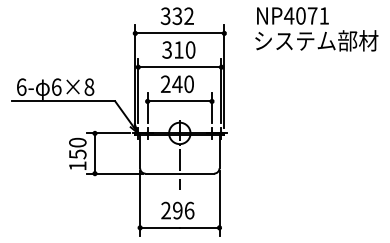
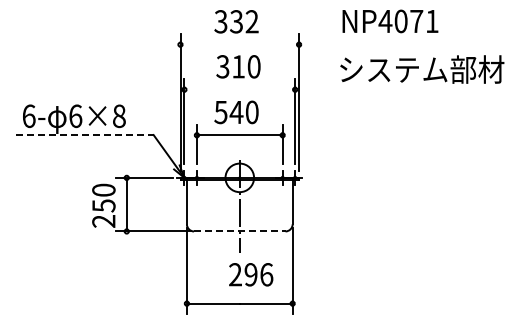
line: (179, 33) -> (239, 44), removed
text: (316, 40) -> (422, 69), moved
line: (179, 67) -> (239, 89), removed
text: (165, 84) -> (220, 112), 240 -> 540
line: (64, 101) -> (85, 135), solid -> dashed
text: (77, 166) -> (103, 221), 150 -> 250
line: (179, 173) -> (239, 231), solid -> dashed
text: (178, 210) -> (251, 274), moved

